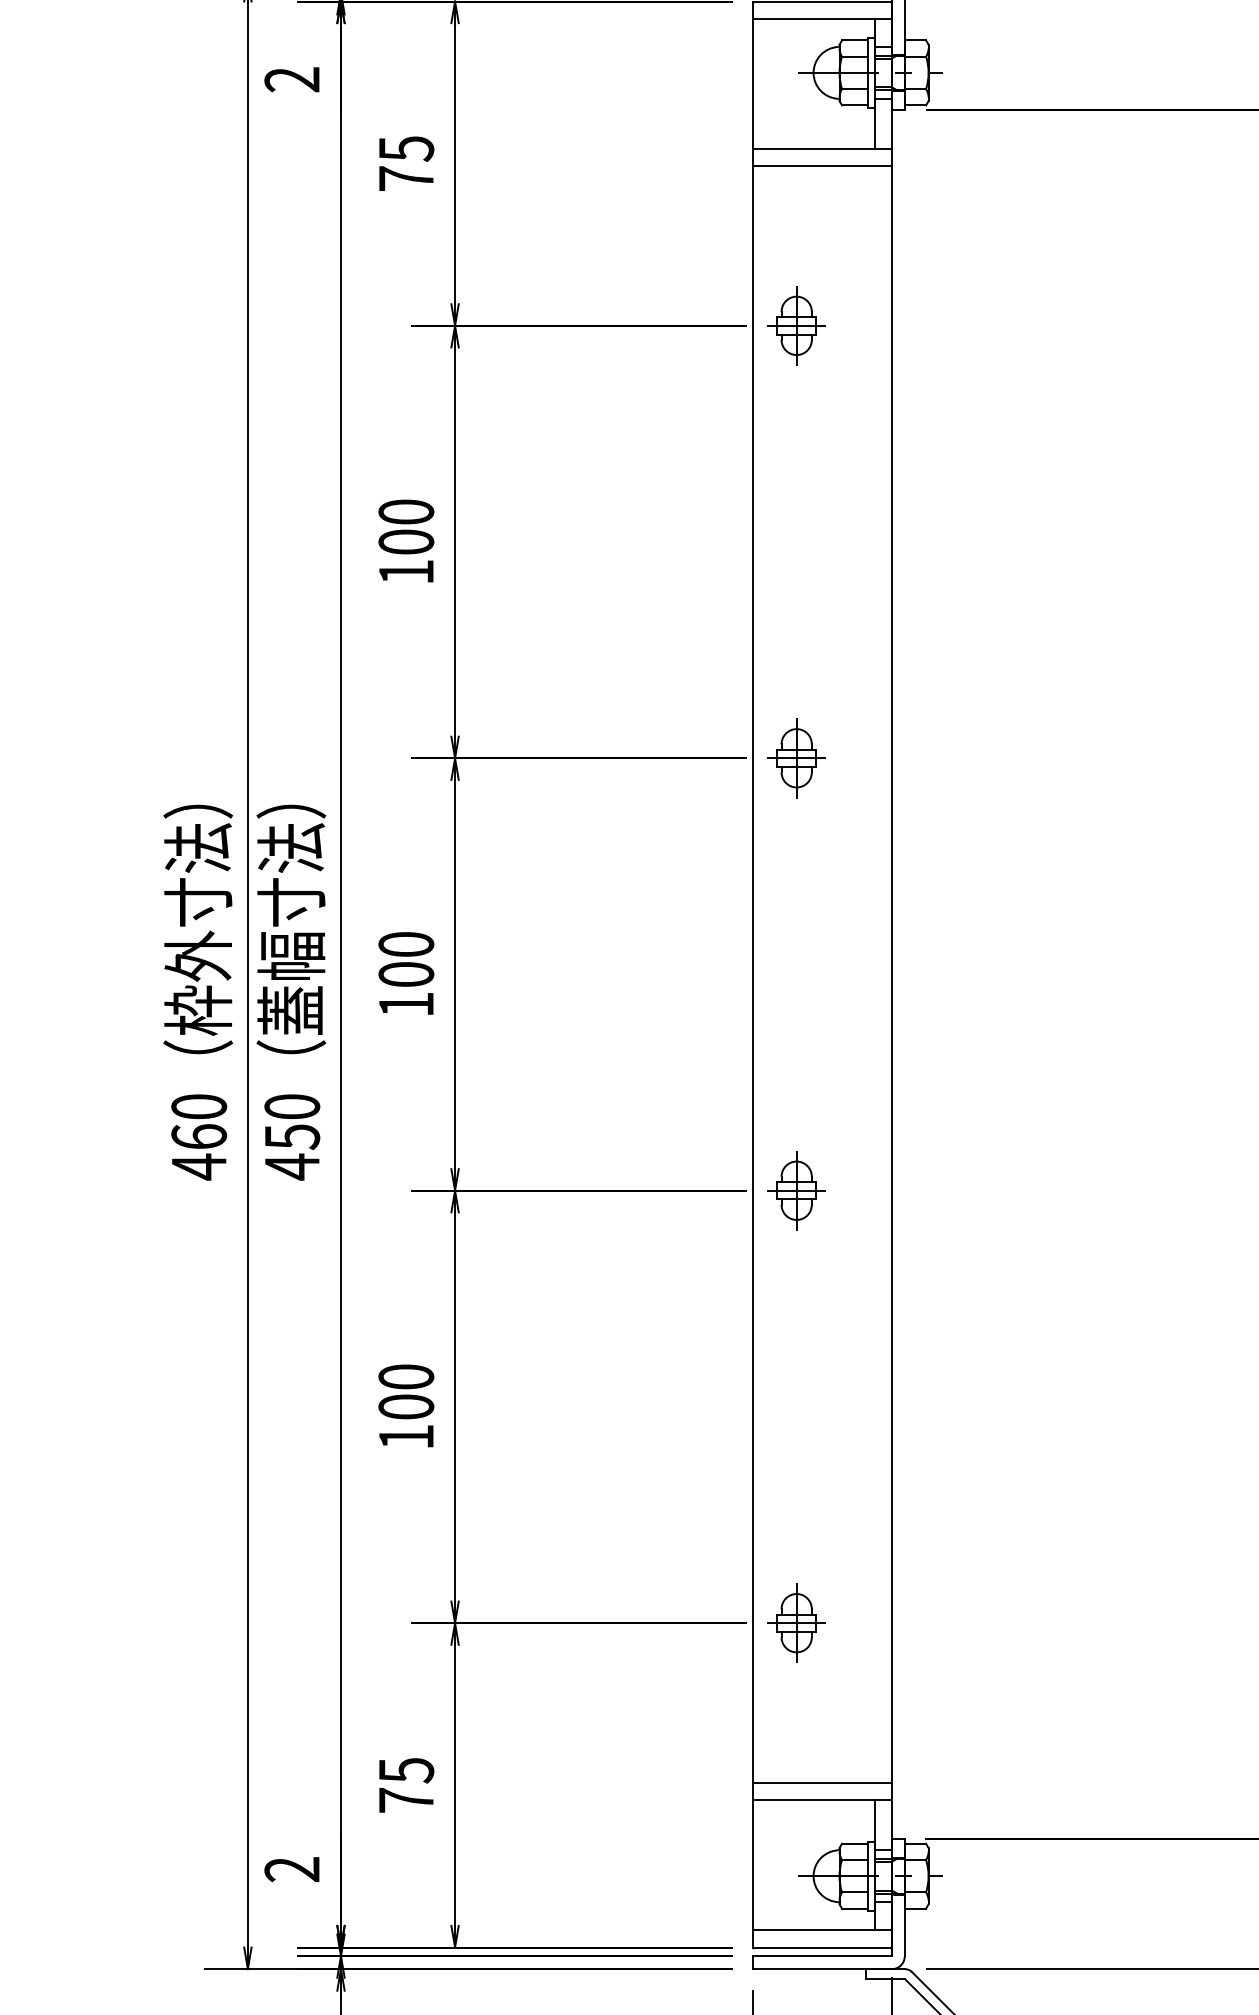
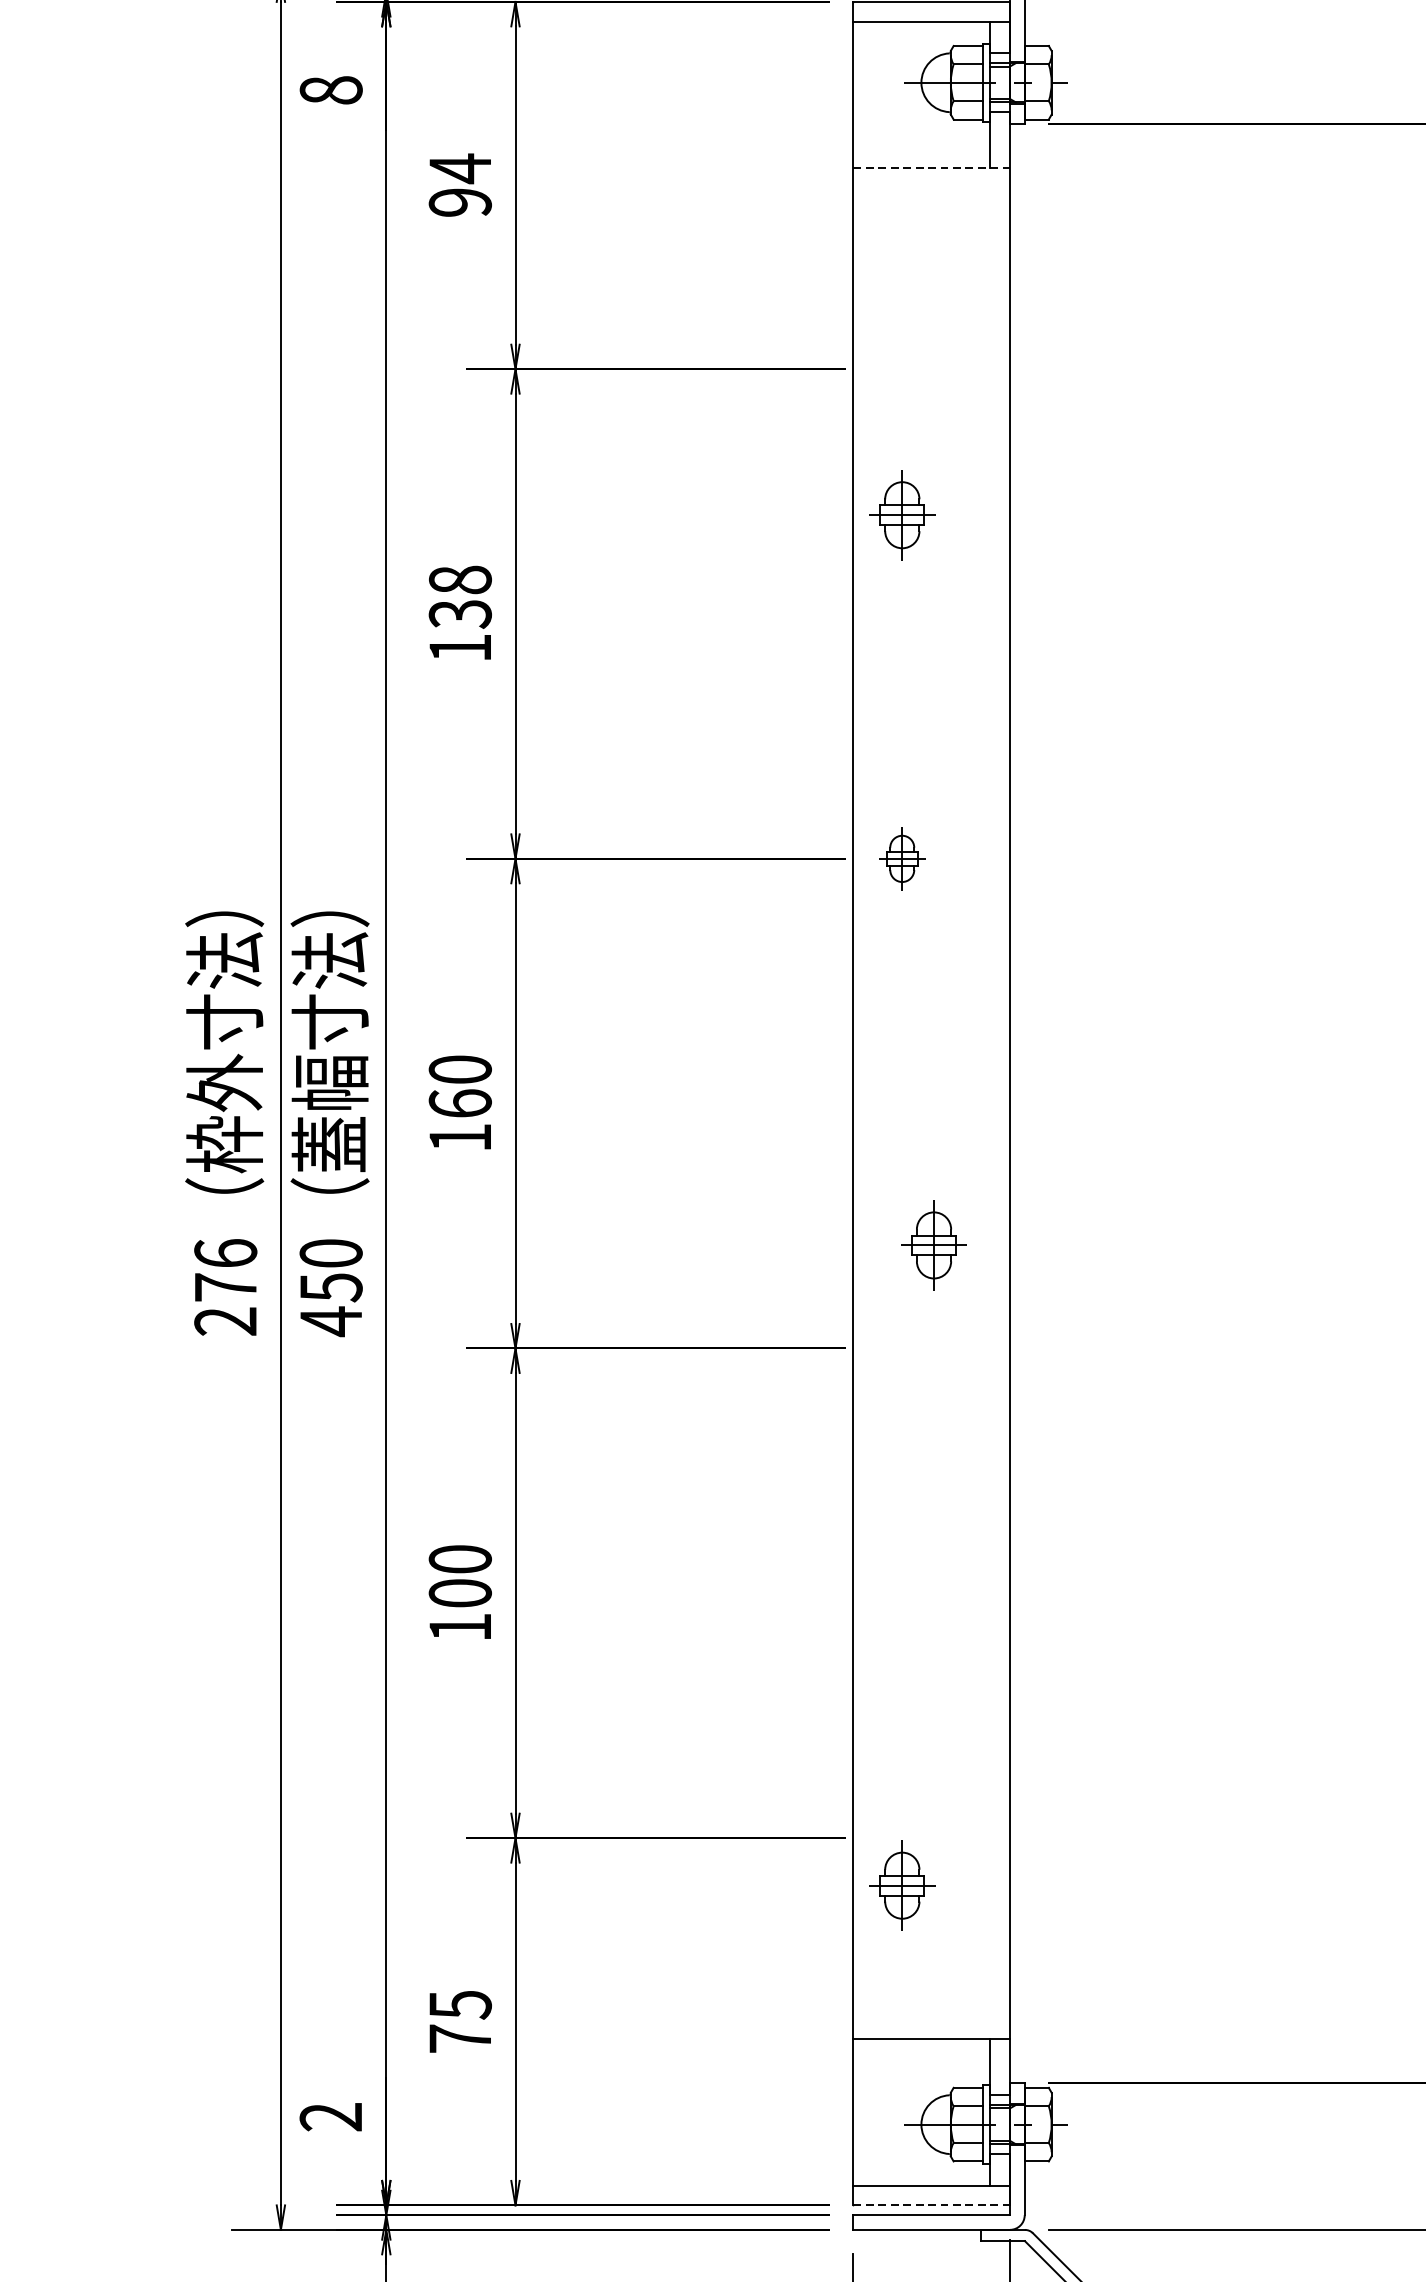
text: (292, 79) -> (331, 90), 2 -> 8
line: (823, 148) -> (932, 168), solid -> dashed
text: (406, 163) -> (460, 185), 75 -> 94
line: (822, 165) -> (931, 187), removed
part: (796, 325) -> (902, 514), moved
text: (406, 527) -> (460, 597), 100 -> 138
part: (796, 758) -> (902, 859), size x0.7
text: (406, 973) -> (460, 1102), 100 -> 160
text: (199, 1137) -> (226, 1288), 460 -> 276
part: (796, 1190) -> (933, 1245), moved
part: (796, 1622) -> (902, 1884), moved
line: (822, 1783) -> (931, 2019), removed
line: (823, 1947) -> (932, 2205), solid -> dashed

